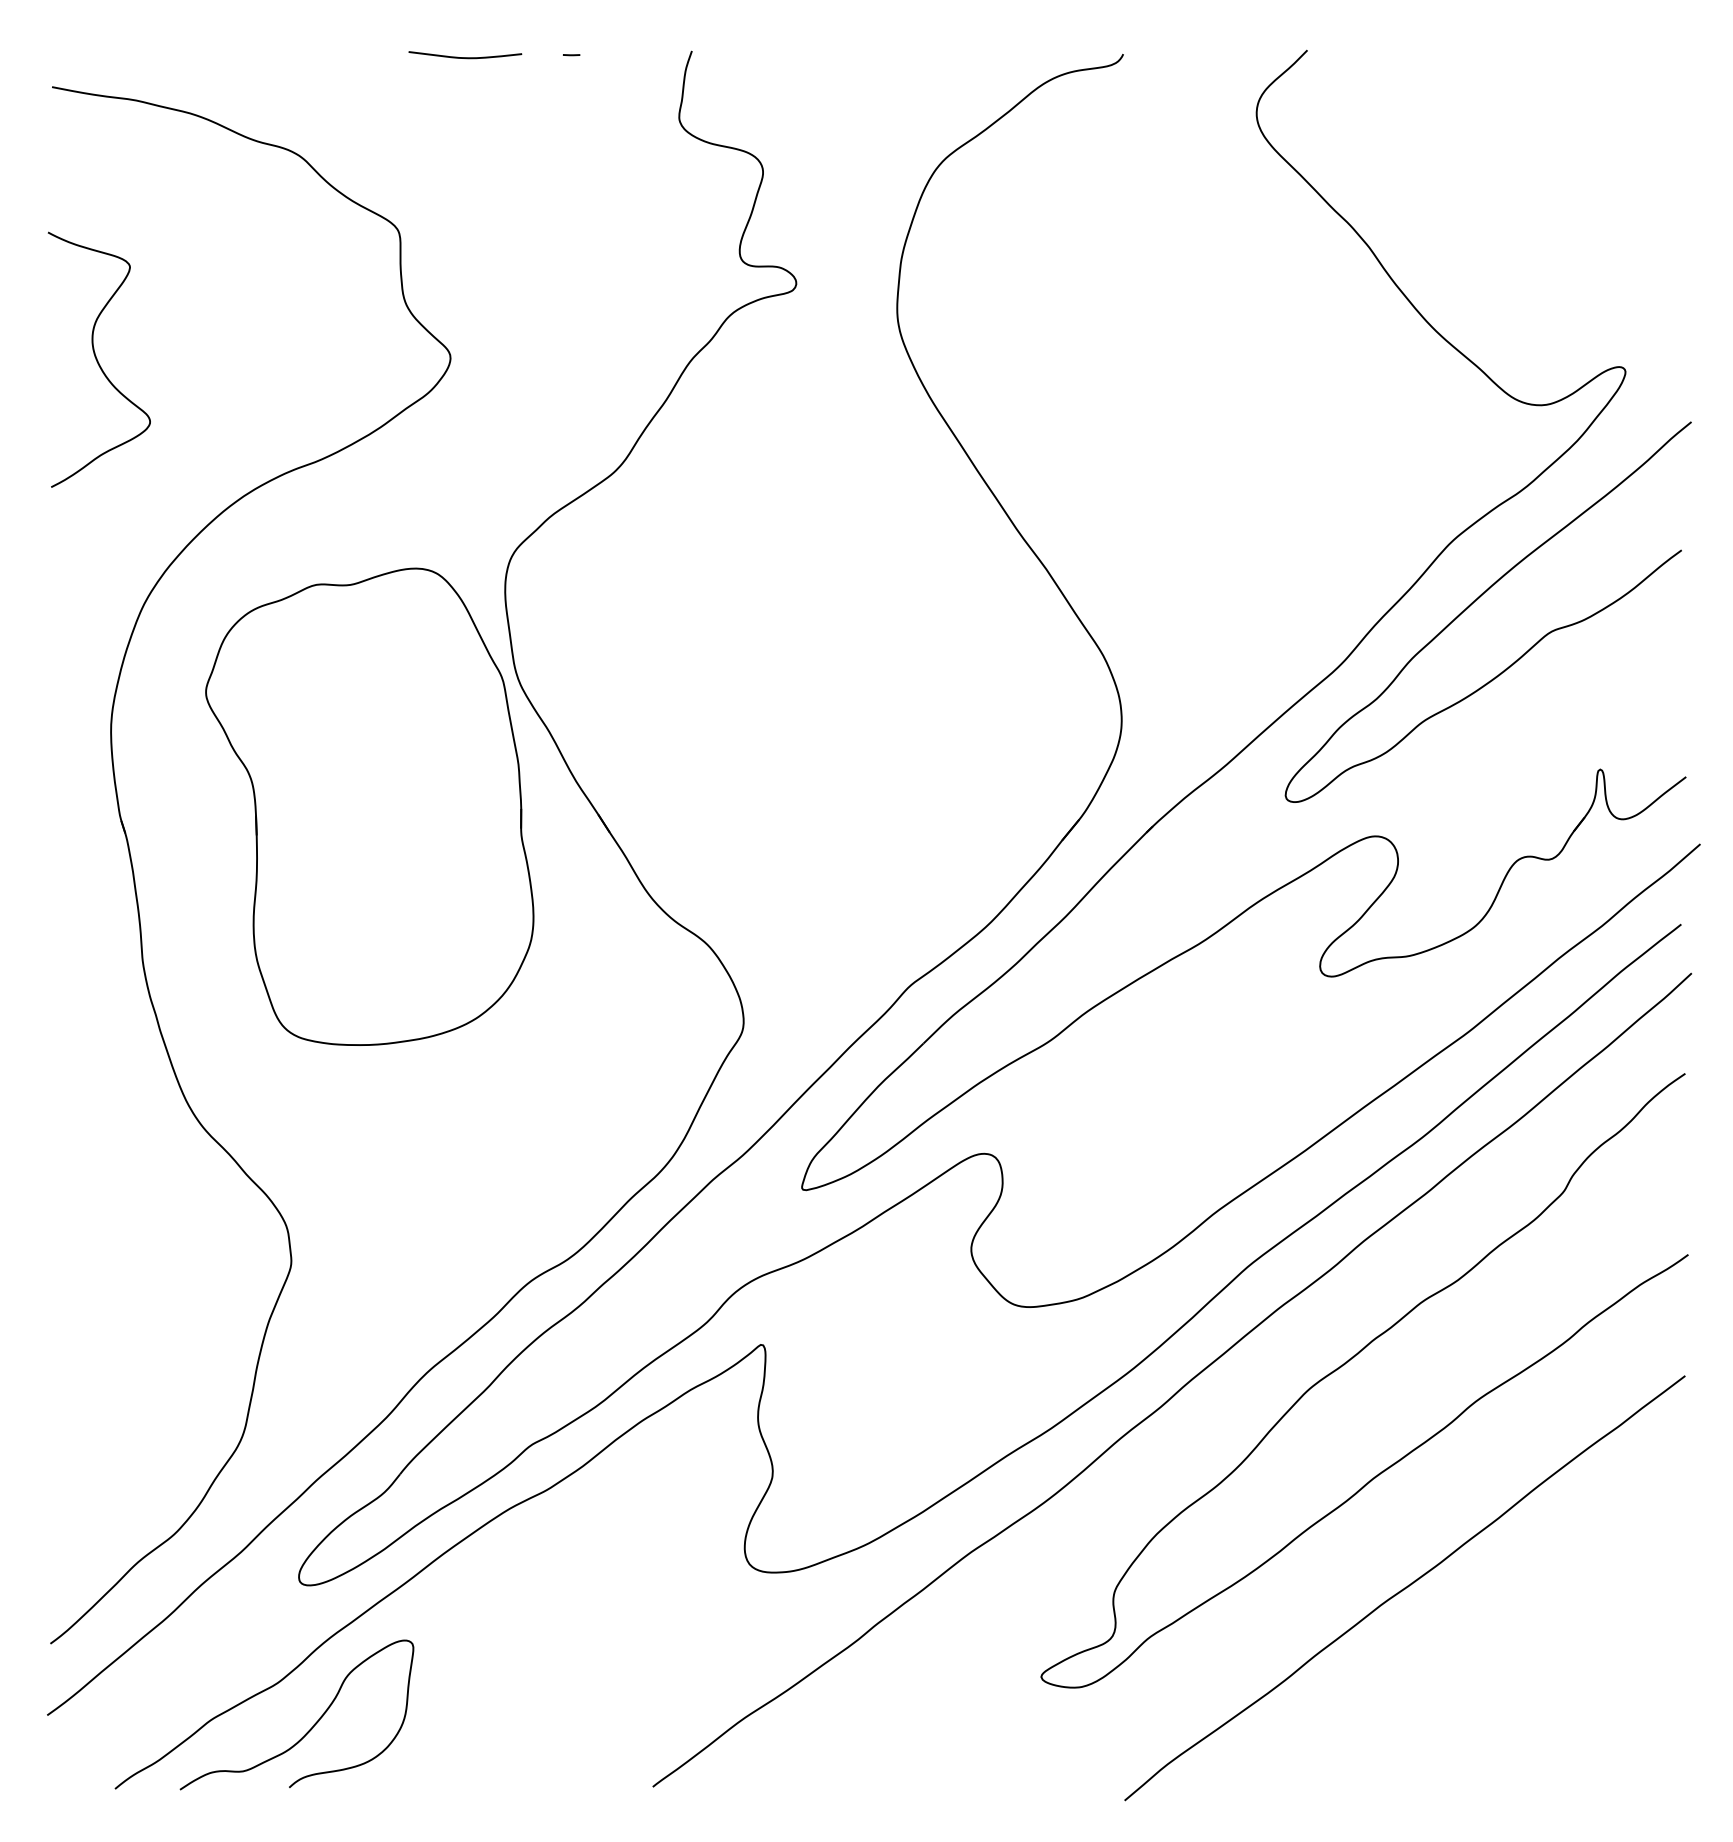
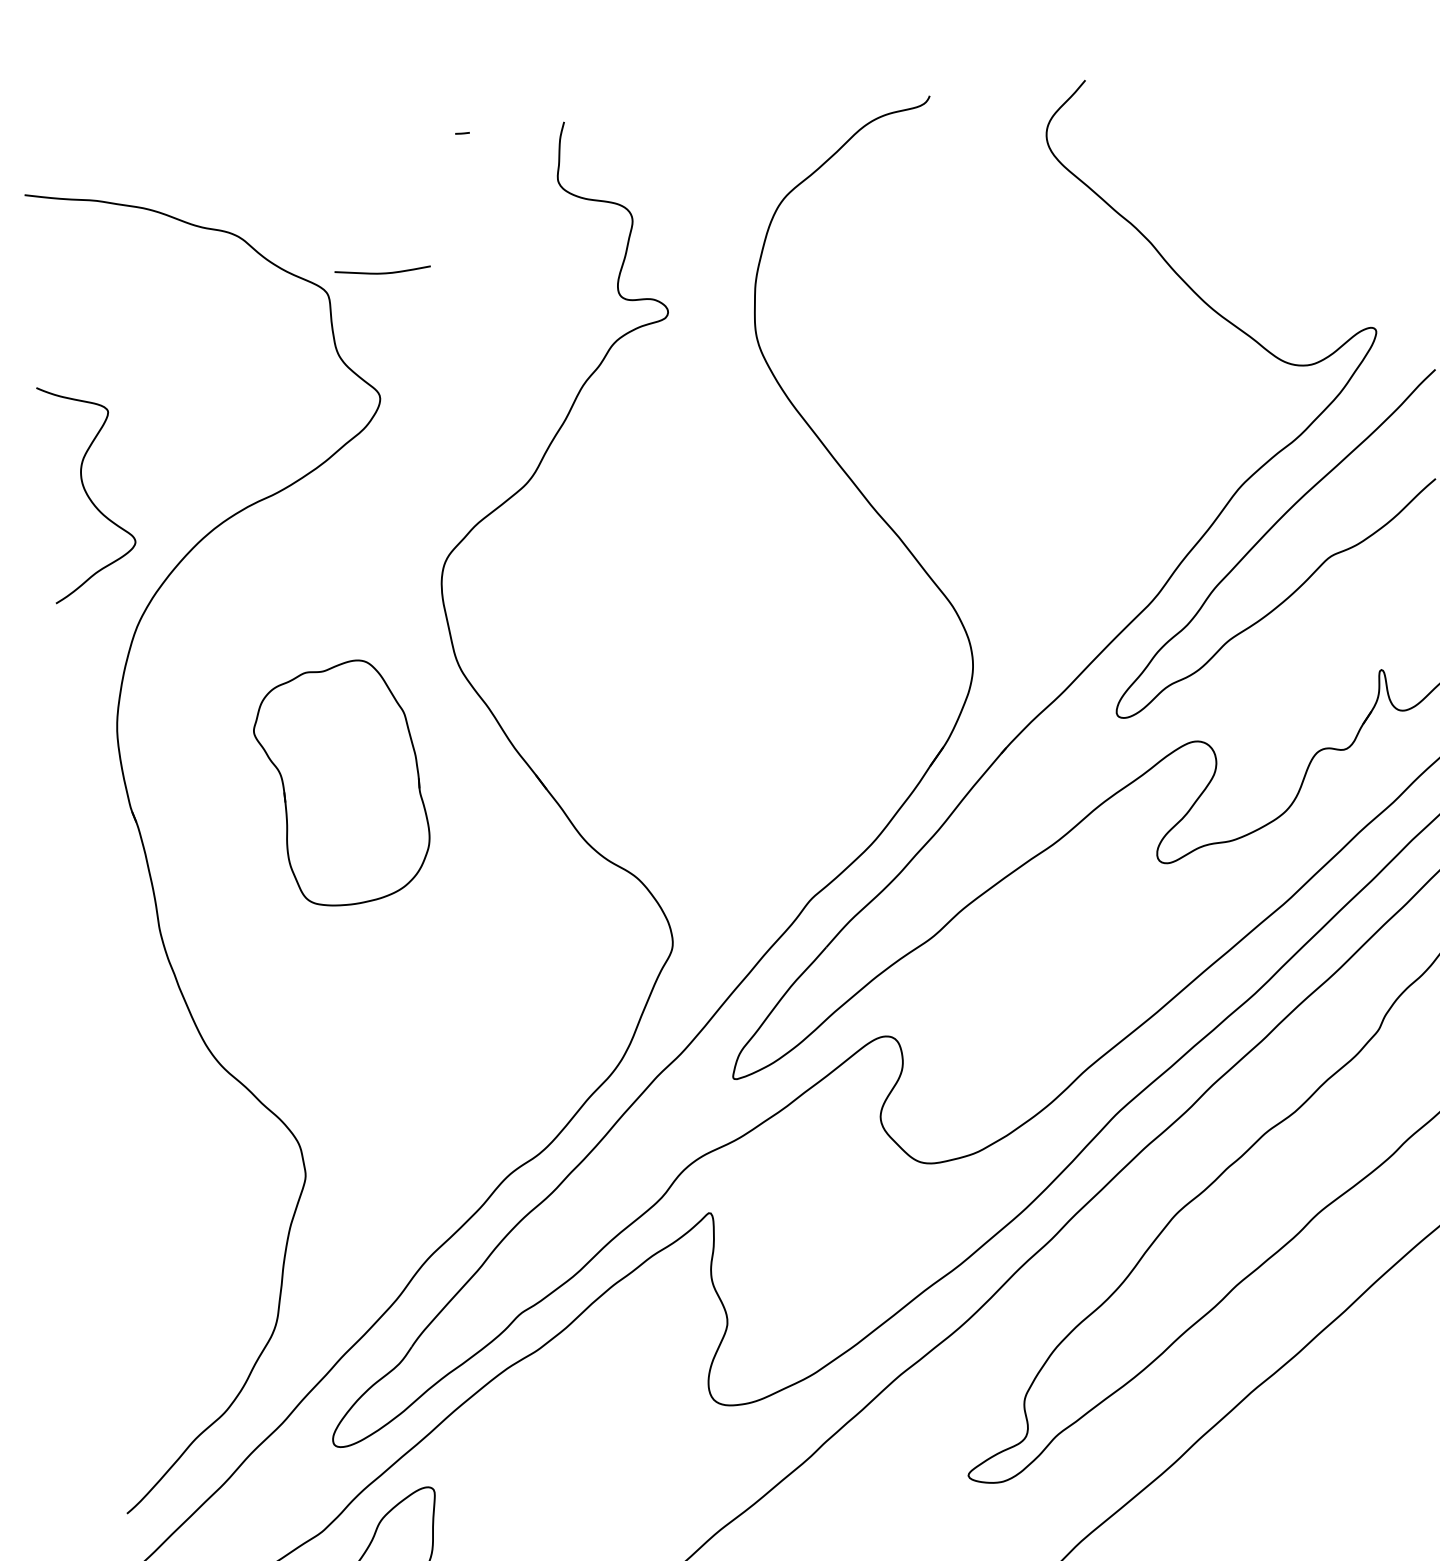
curve: (465, 57) -> (383, 272), moved
curve: (97, 359) -> (86, 492), moved
part: (369, 806) -> (341, 783), size x0.6

